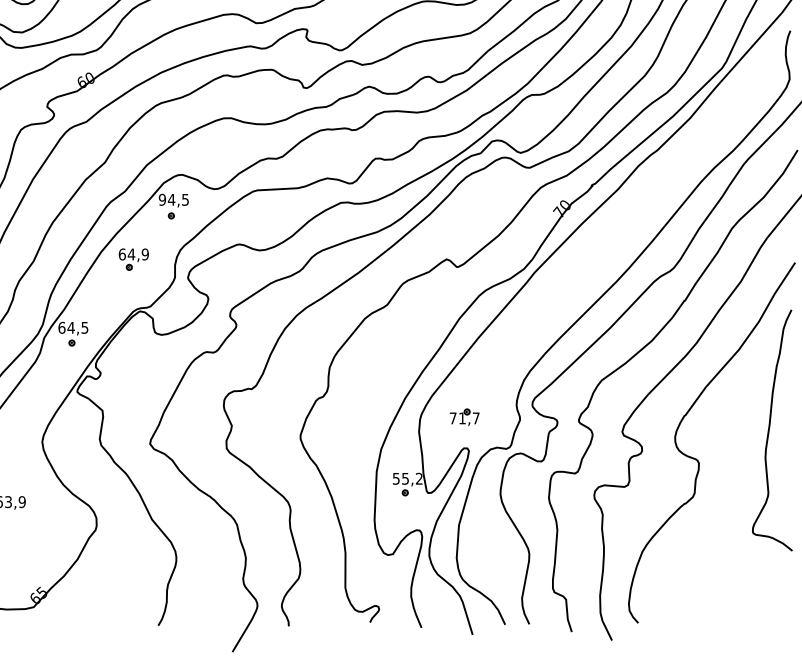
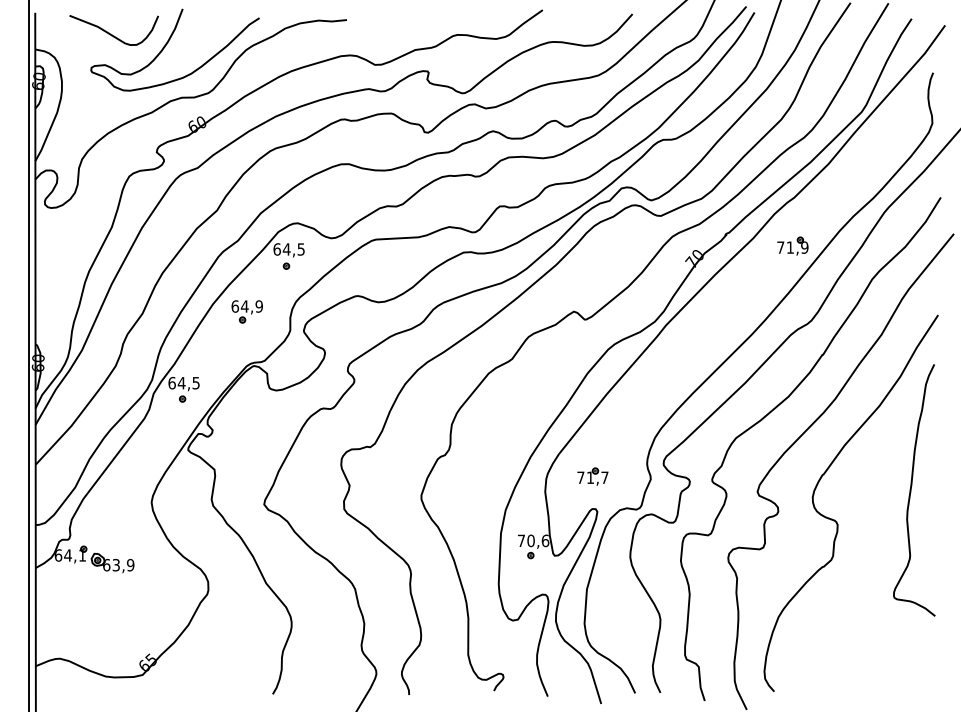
part: (655, 196) -> (792, 245), added
text: (161, 199) -> (276, 249), 94,5 -> 64,5
text: (407, 478) -> (533, 540), 55,2 -> 70,6

